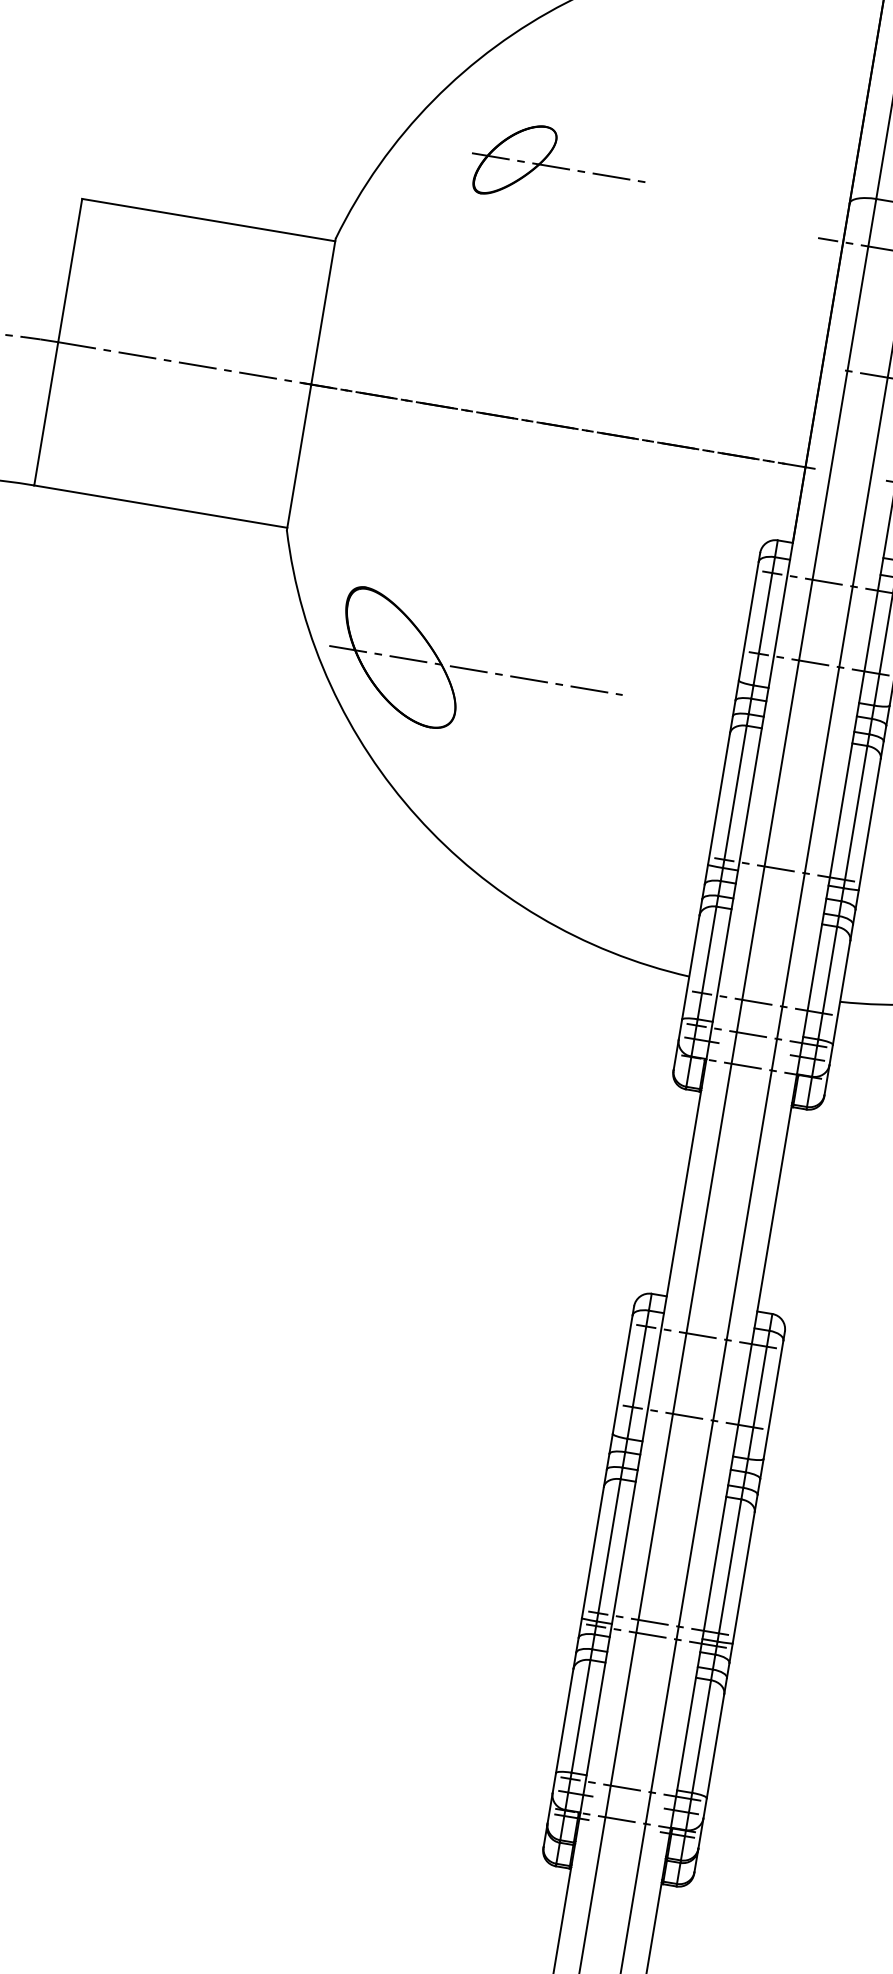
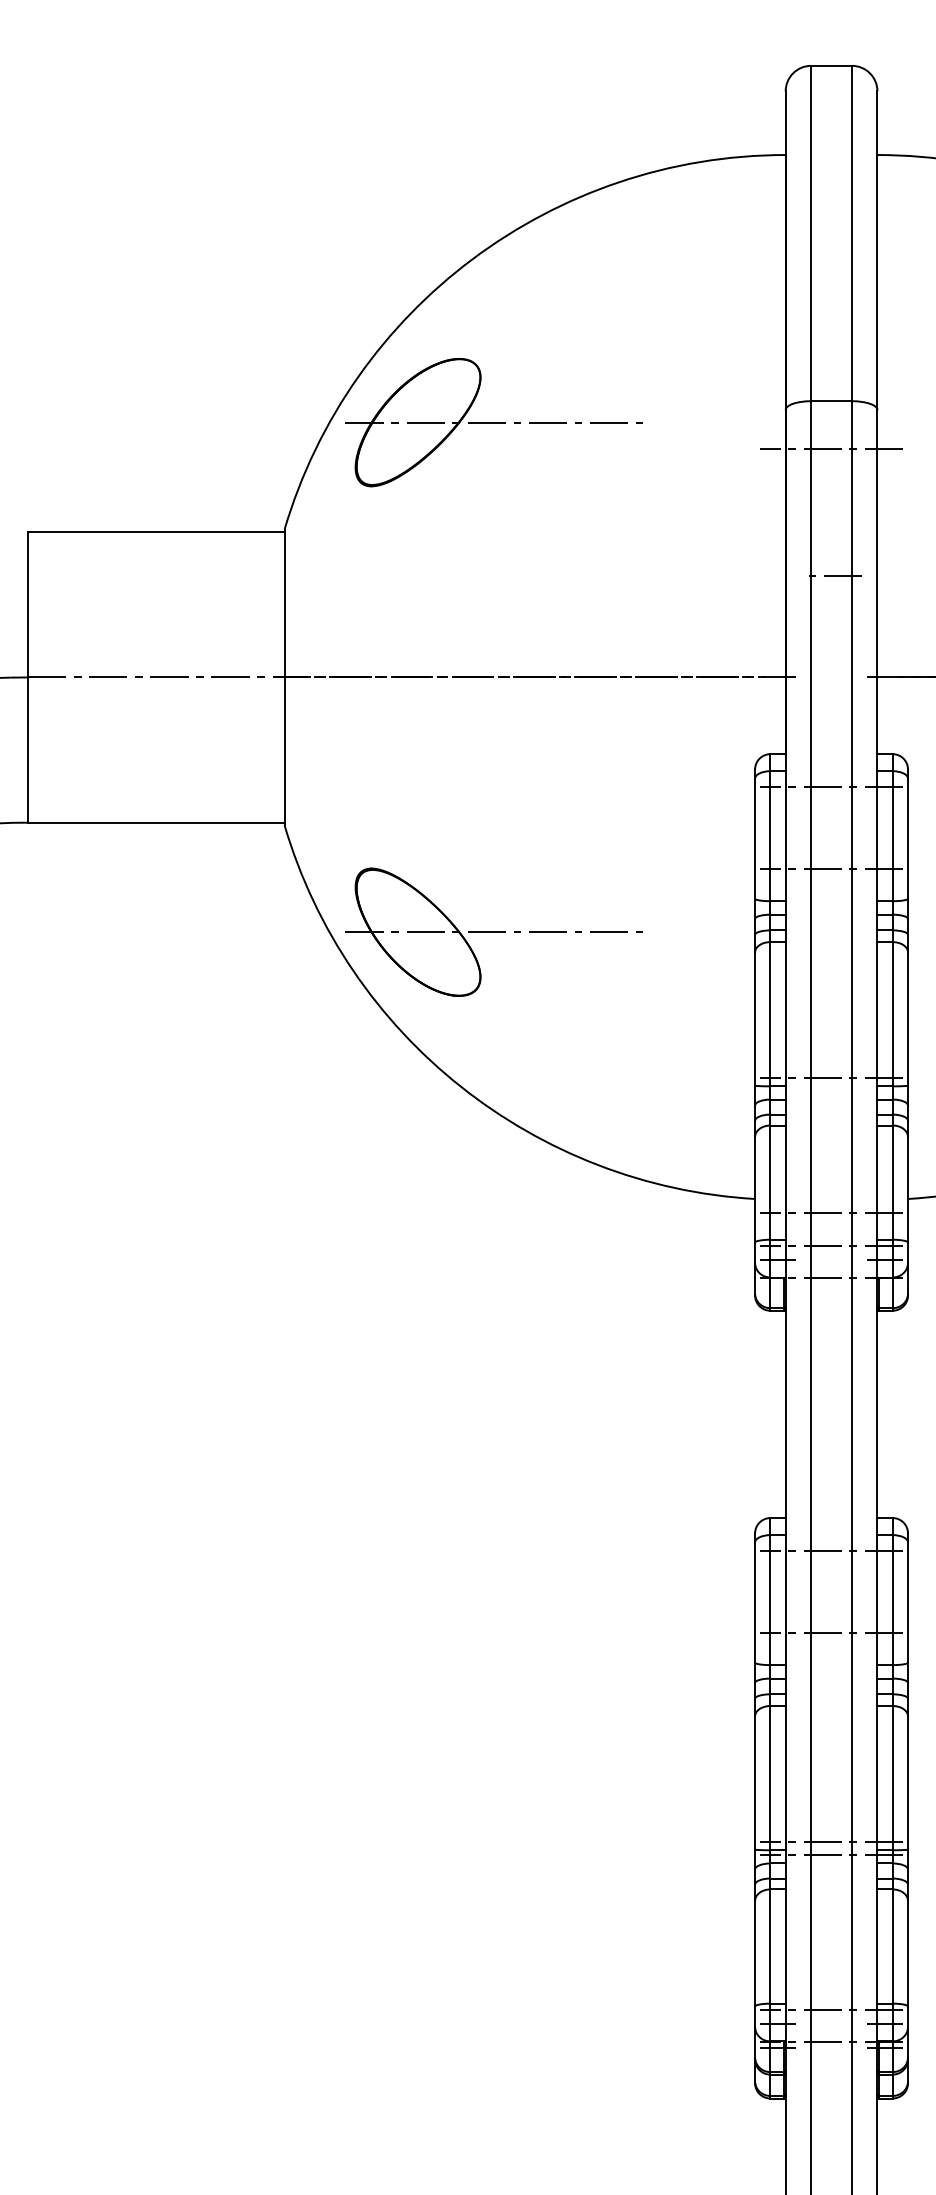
part: (559, 167) -> (493, 422), size x1.67

